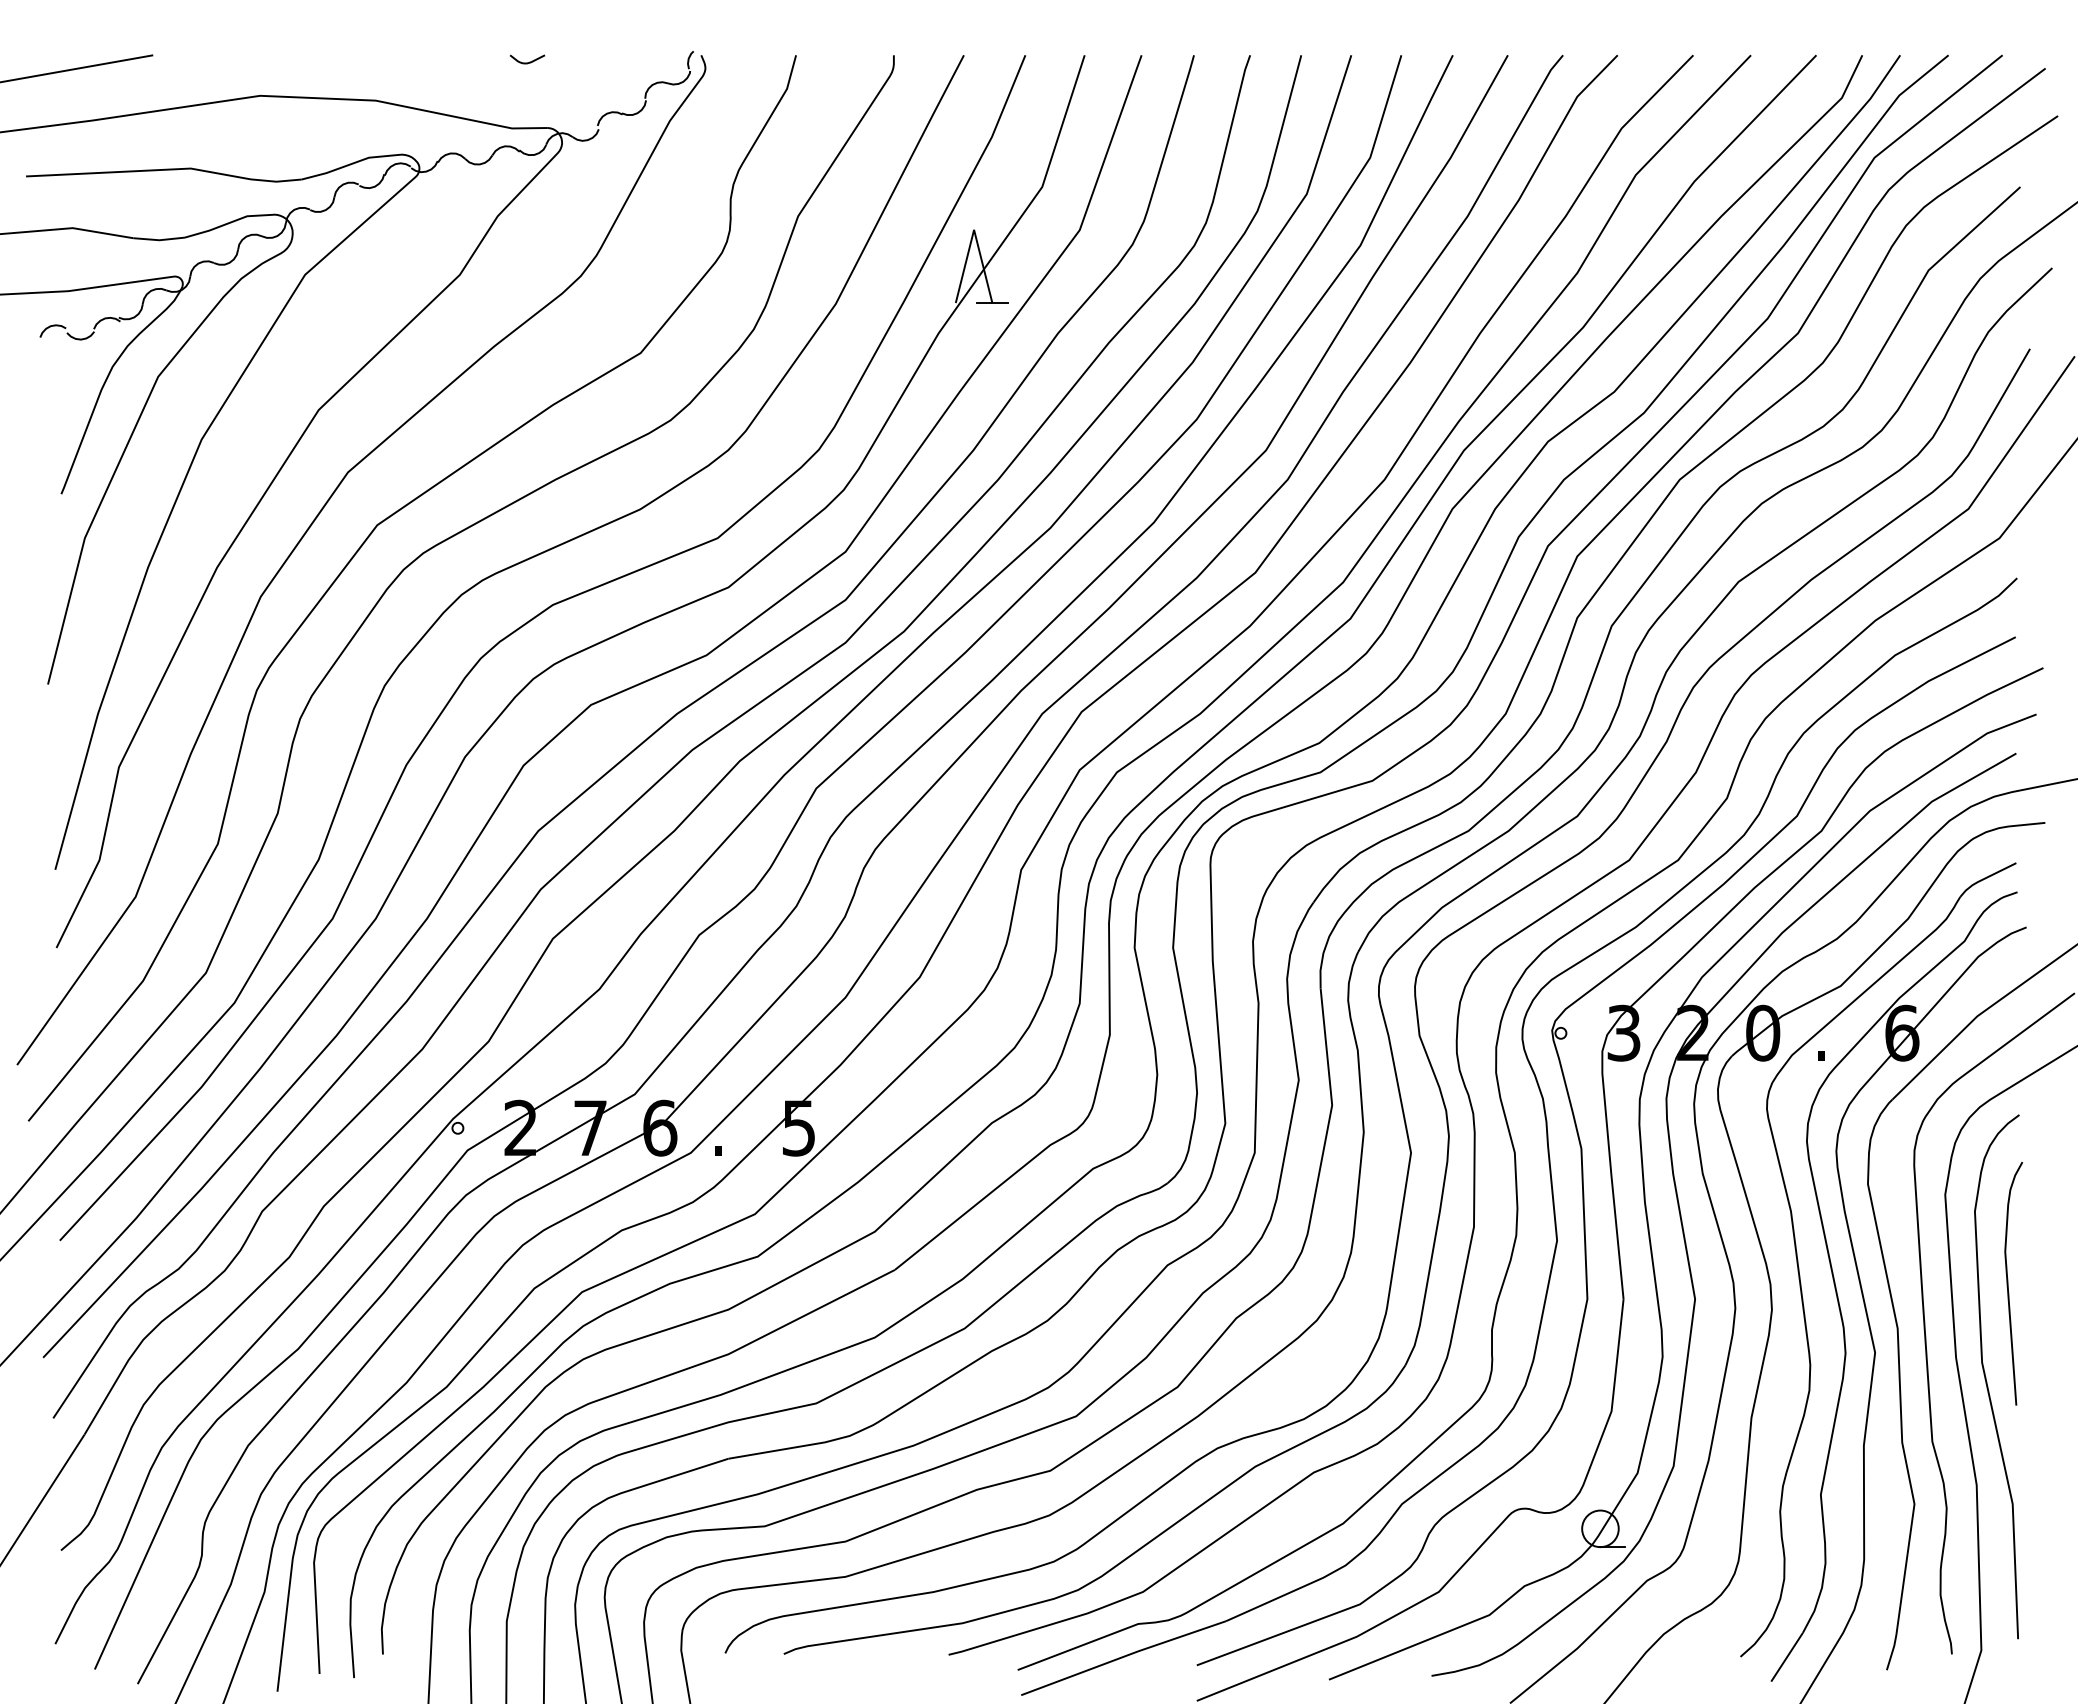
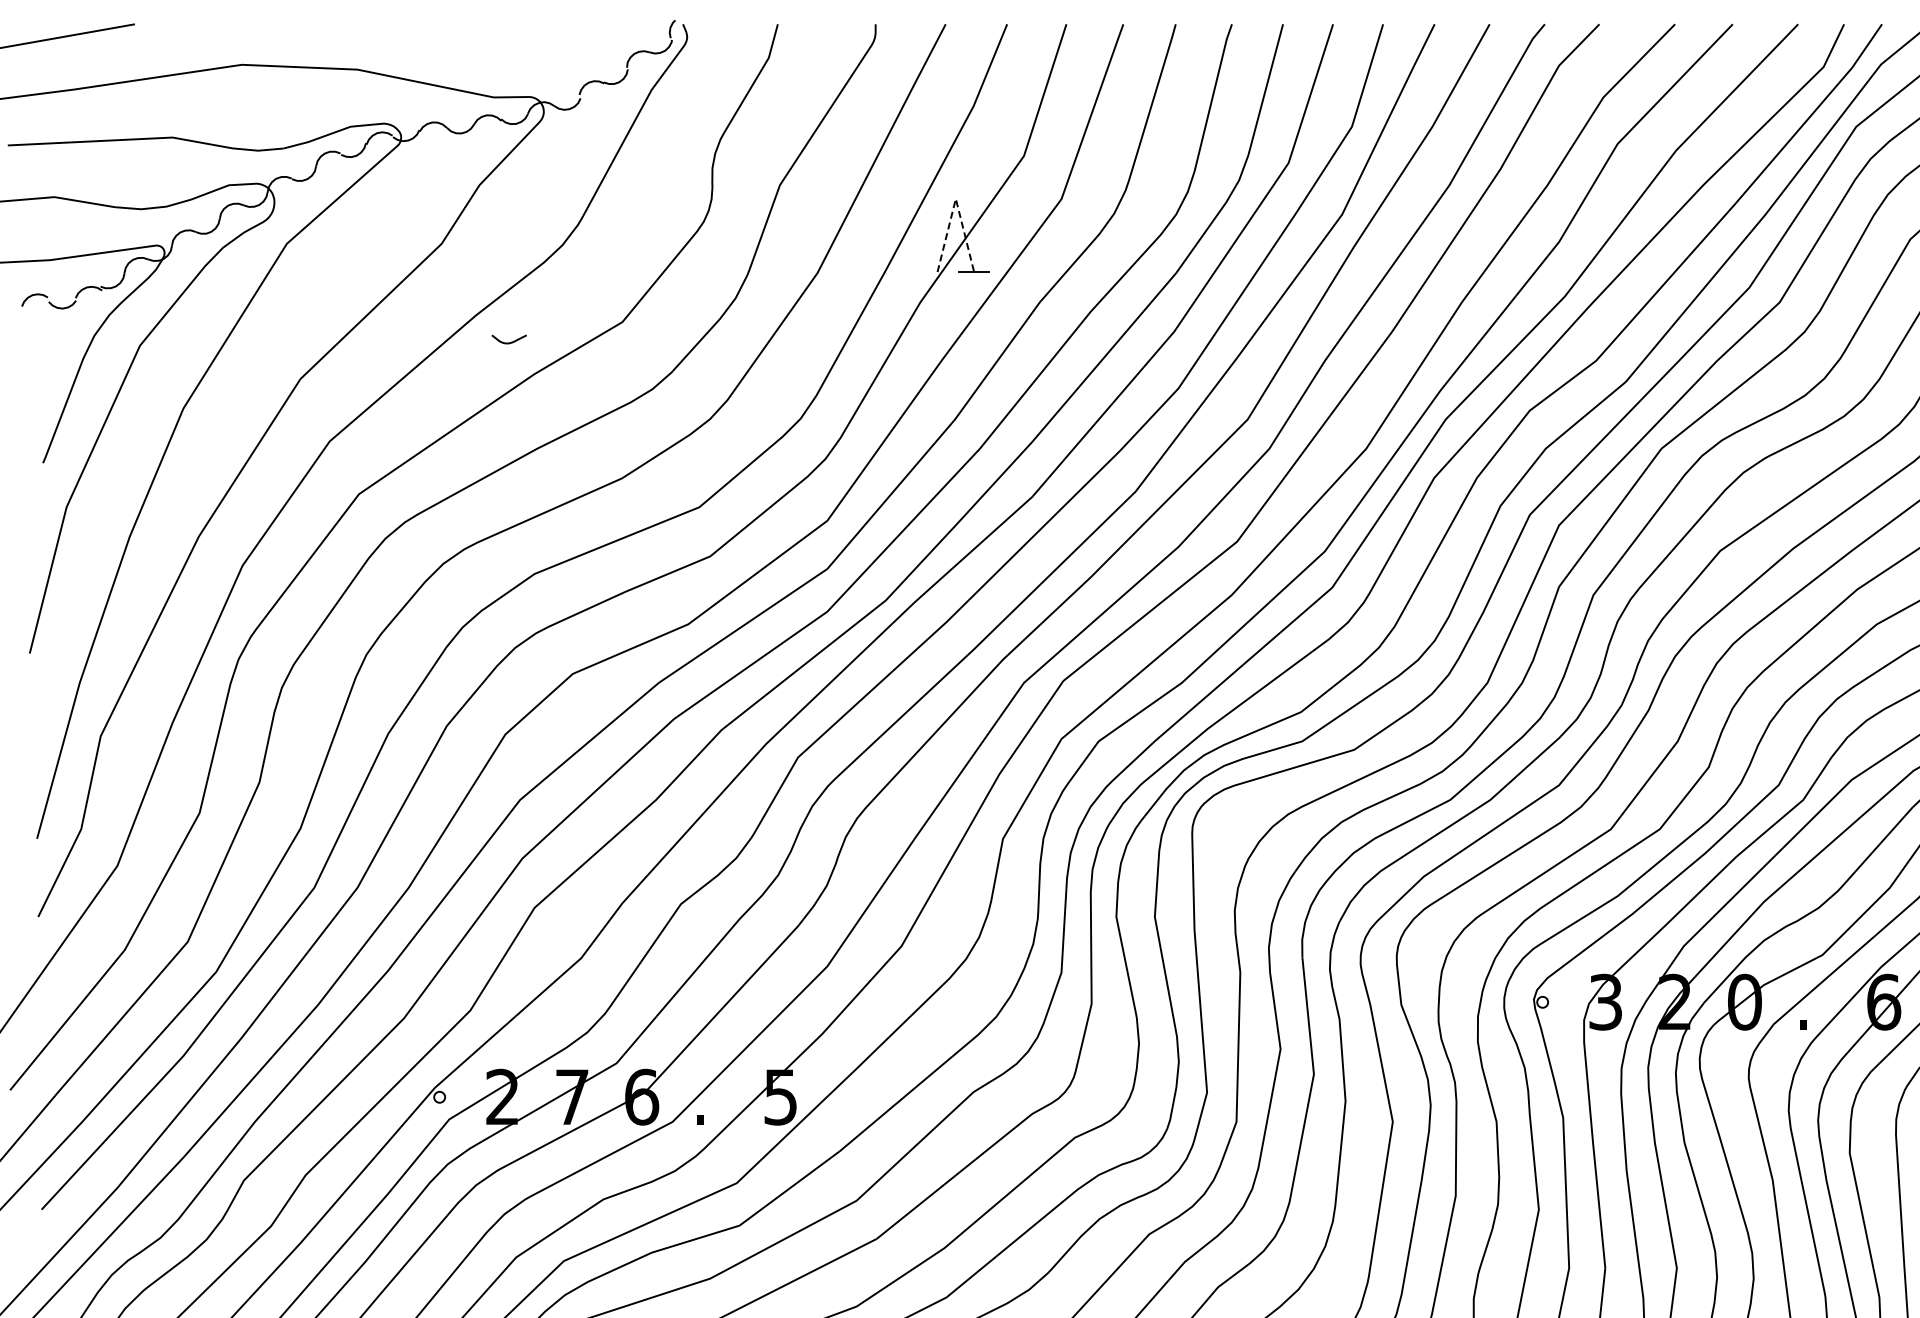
curve: (529, 61) -> (511, 341), moved
line: (974, 229) -> (956, 198), solid -> dashed

